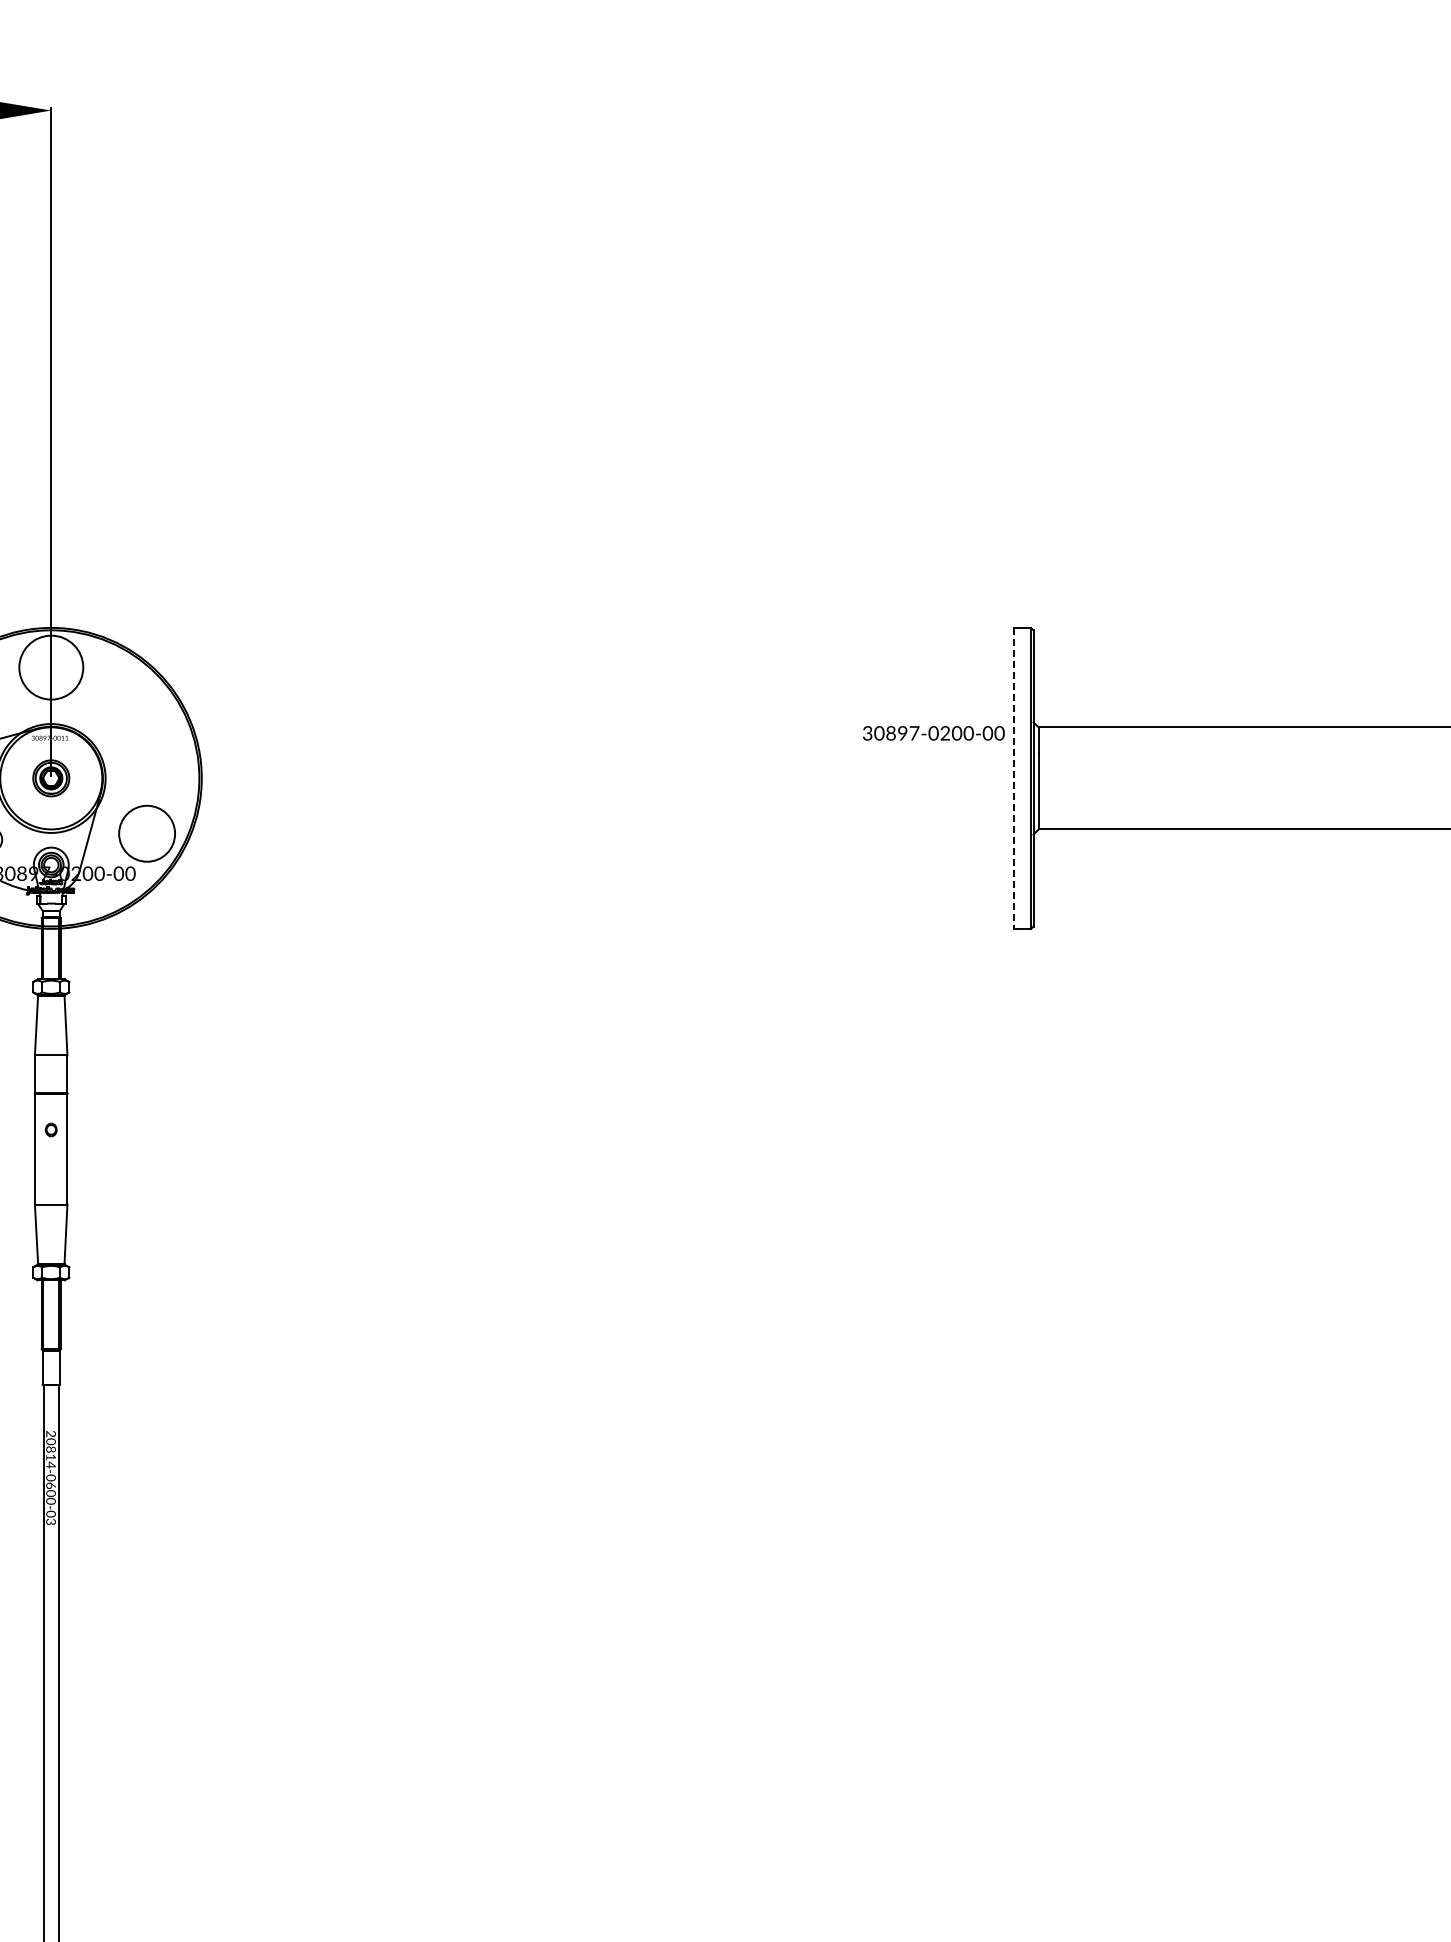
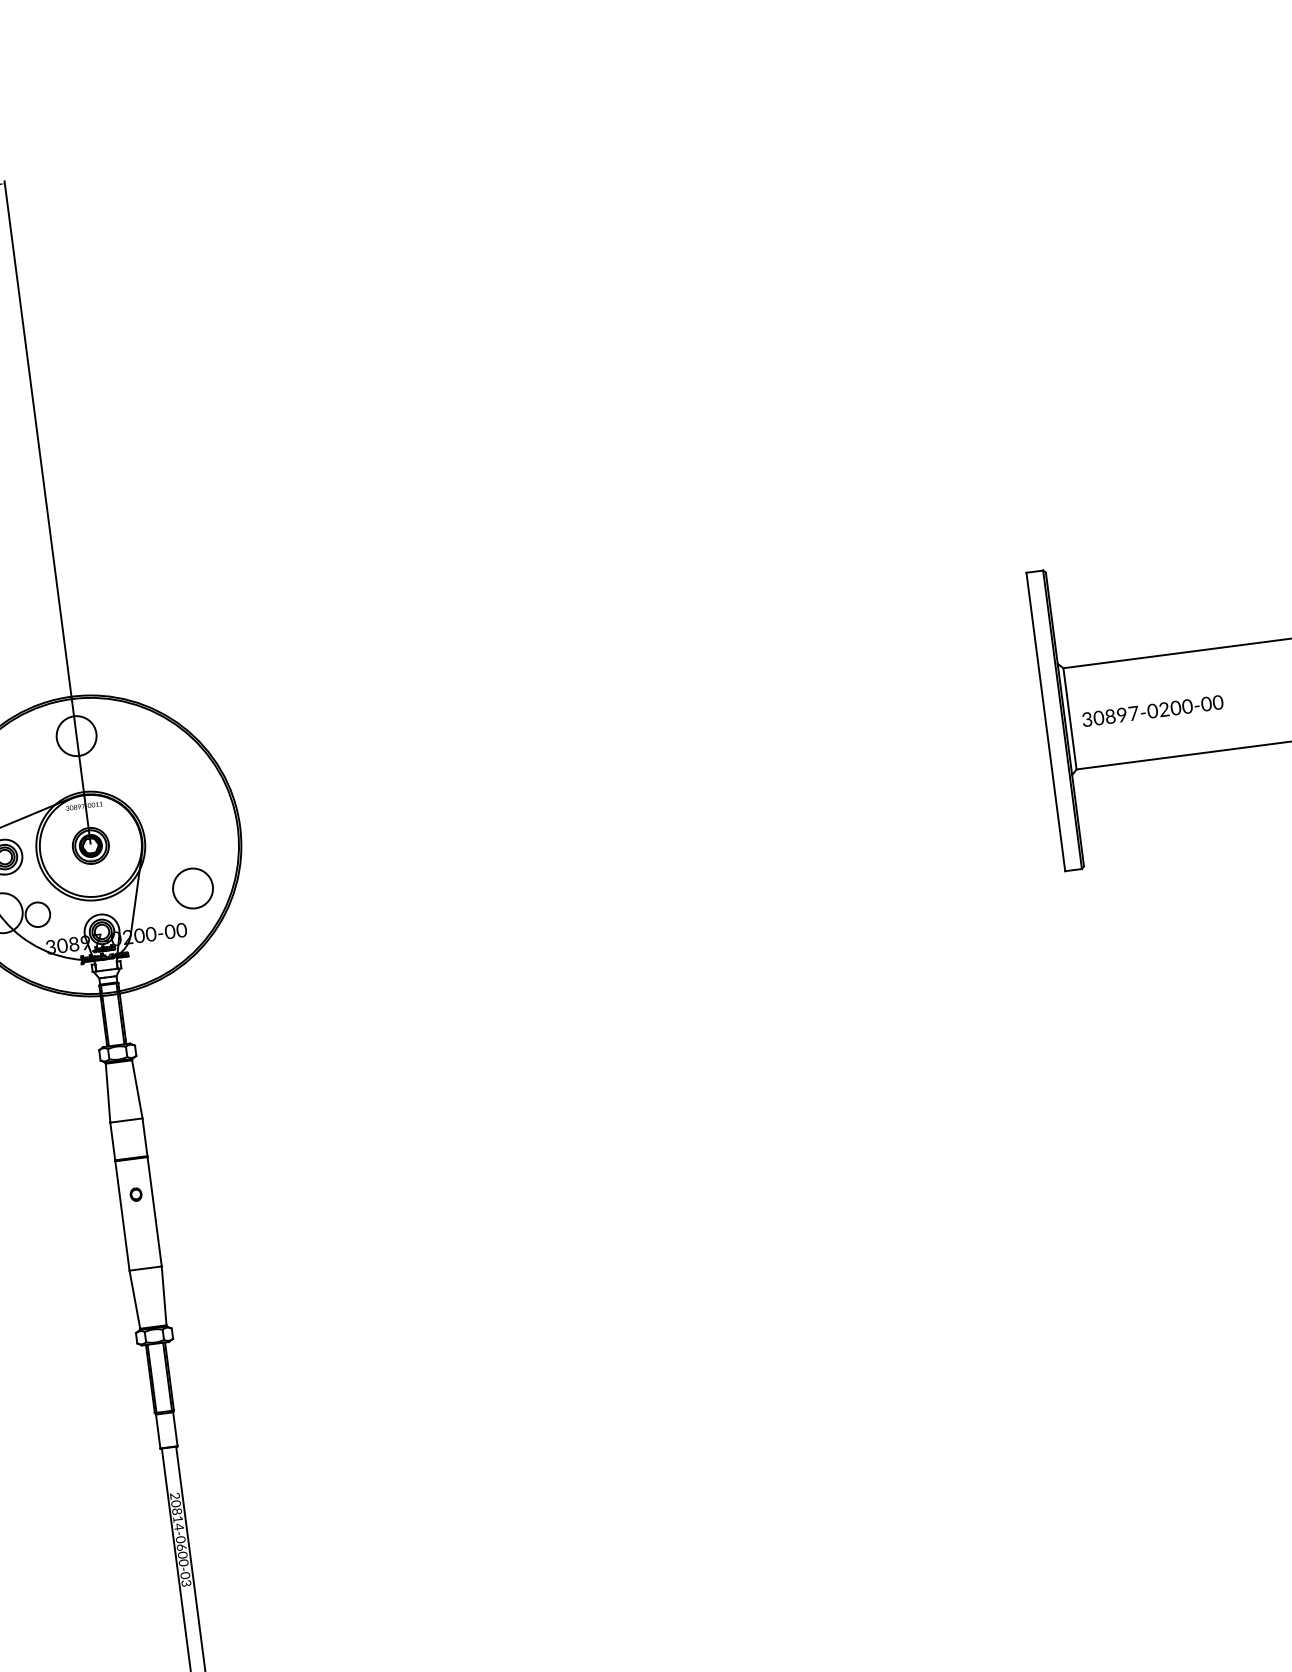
circle: (51, 667) -> (76, 735), size x0.62
text: (933, 733) -> (1152, 711), moved
line: (1014, 778) -> (1046, 722), dashed -> solid
circle: (147, 833) -> (193, 888), size x0.71

